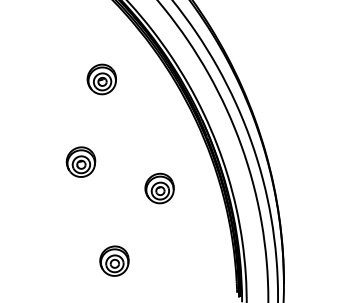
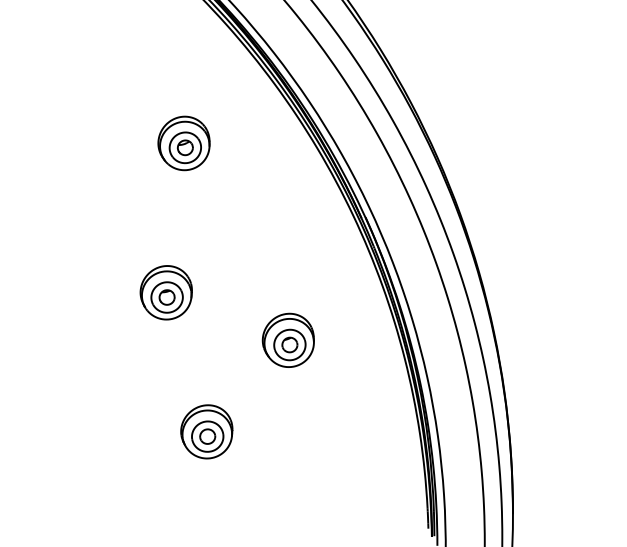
part: (80, 161) -> (165, 291), moved
part: (114, 260) -> (206, 430), moved

